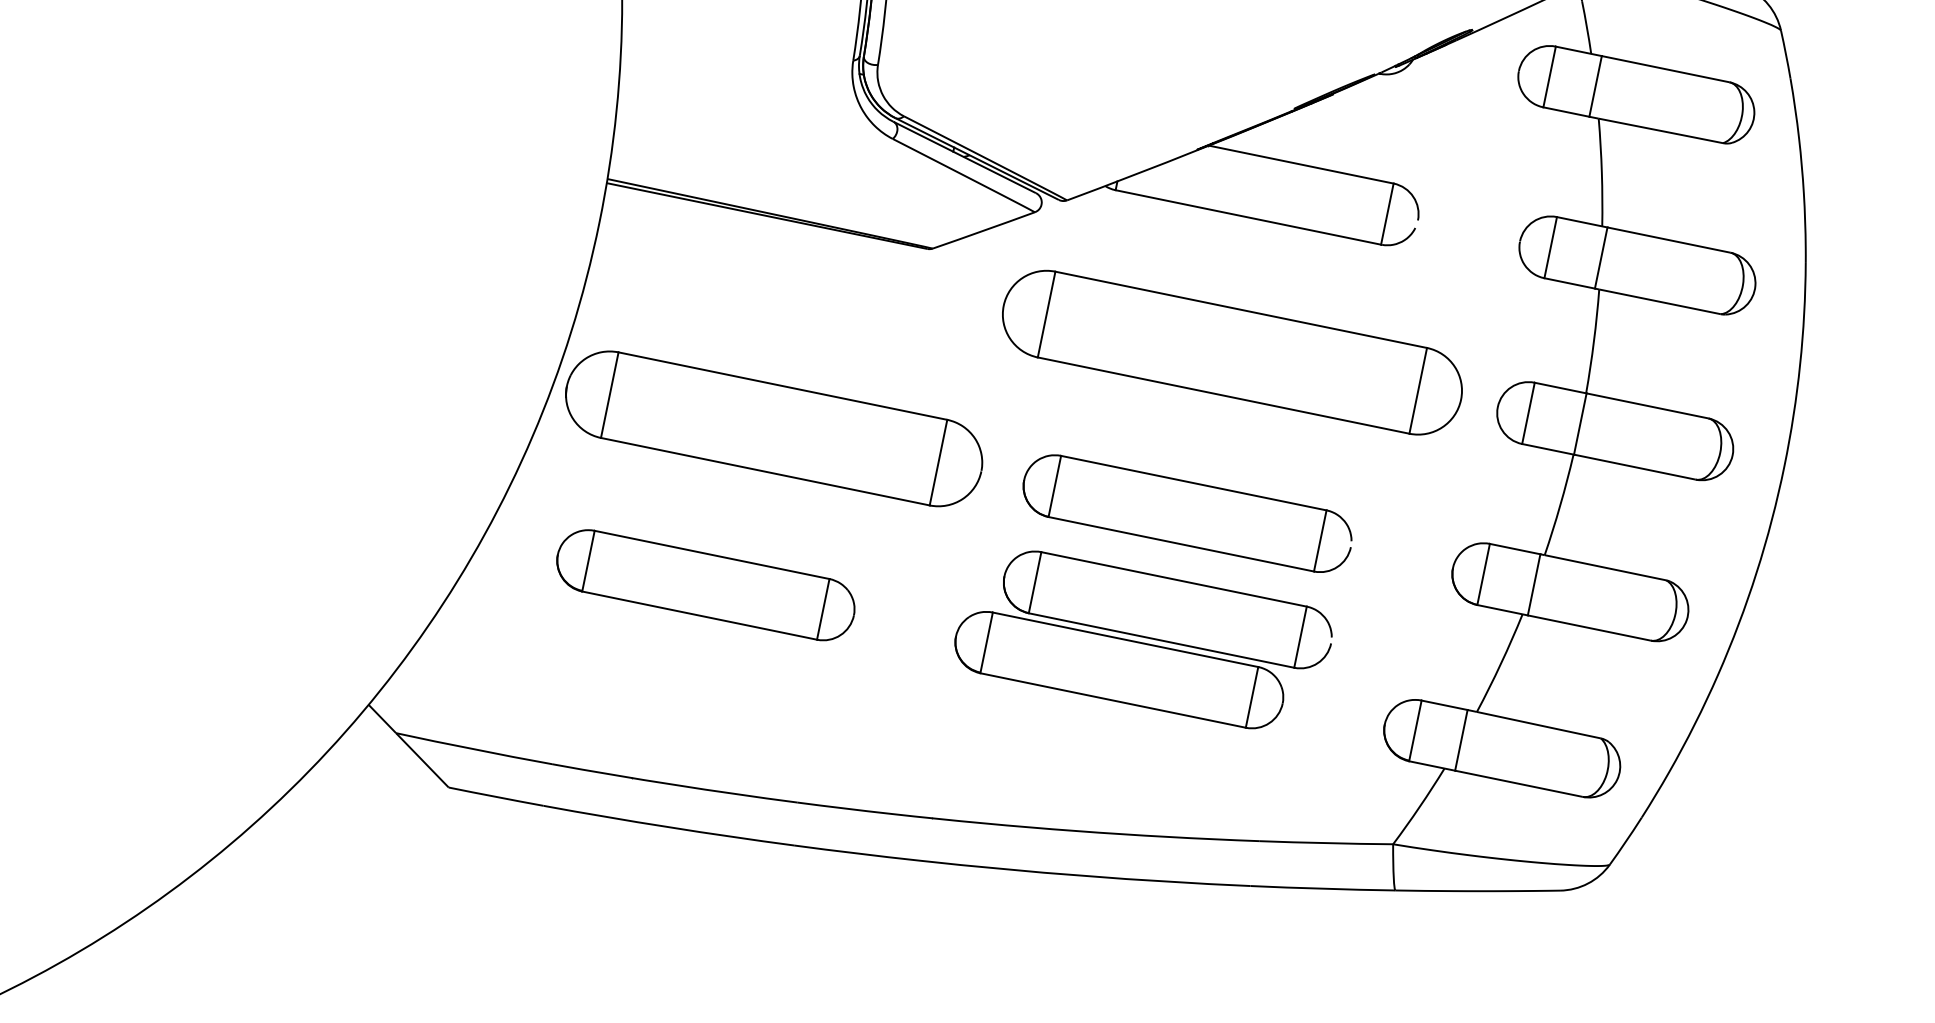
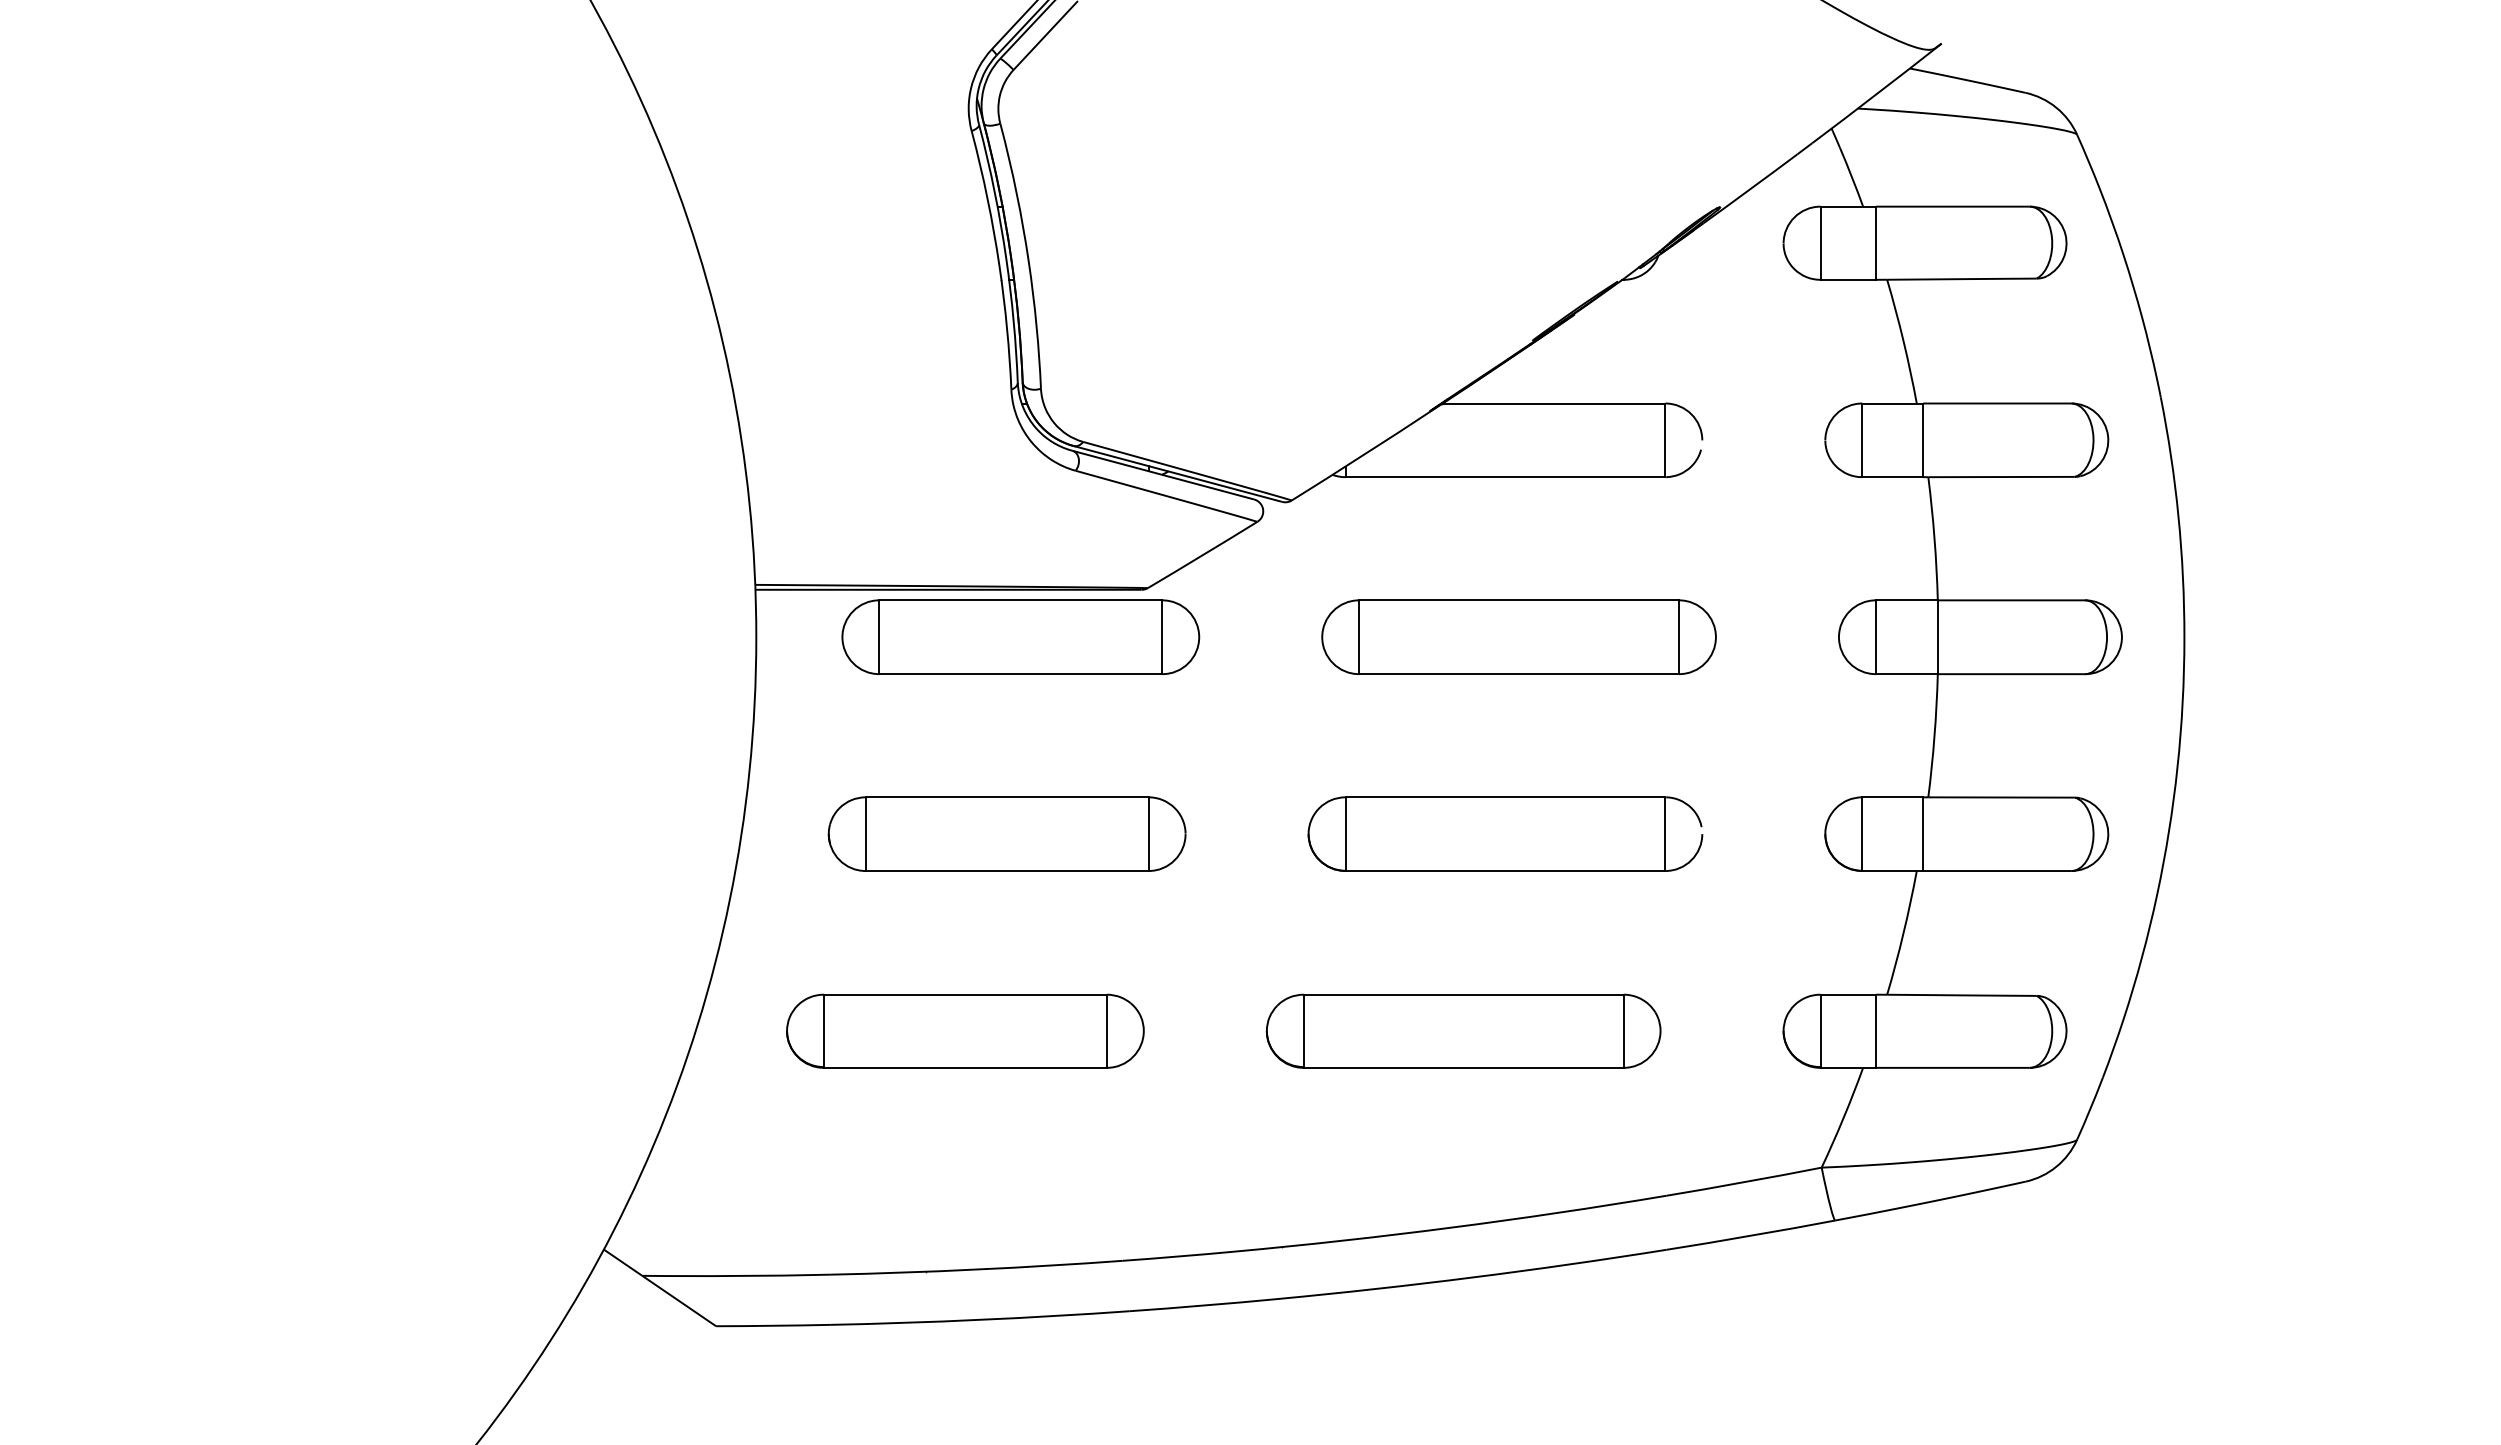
part: (818, 267) -> (1020, 636), added
part: (1232, 351) -> (1518, 636), size x0.71
part: (773, 428) -> (1006, 833), size x0.71
part: (1167, 609) -> (1505, 949), removed

